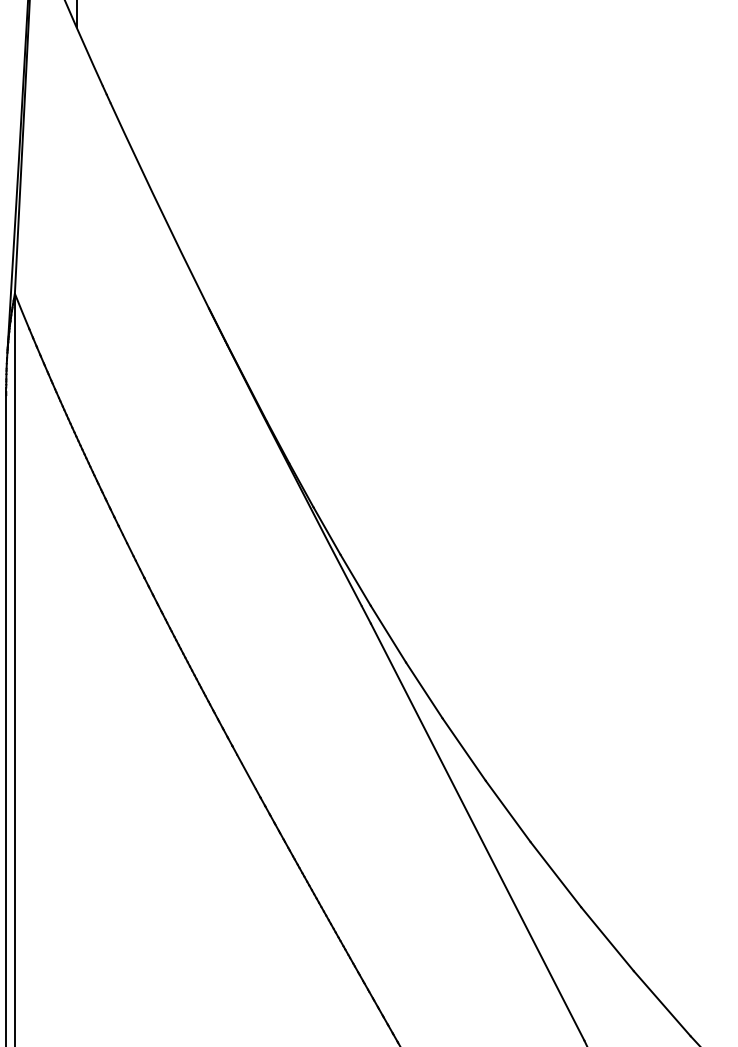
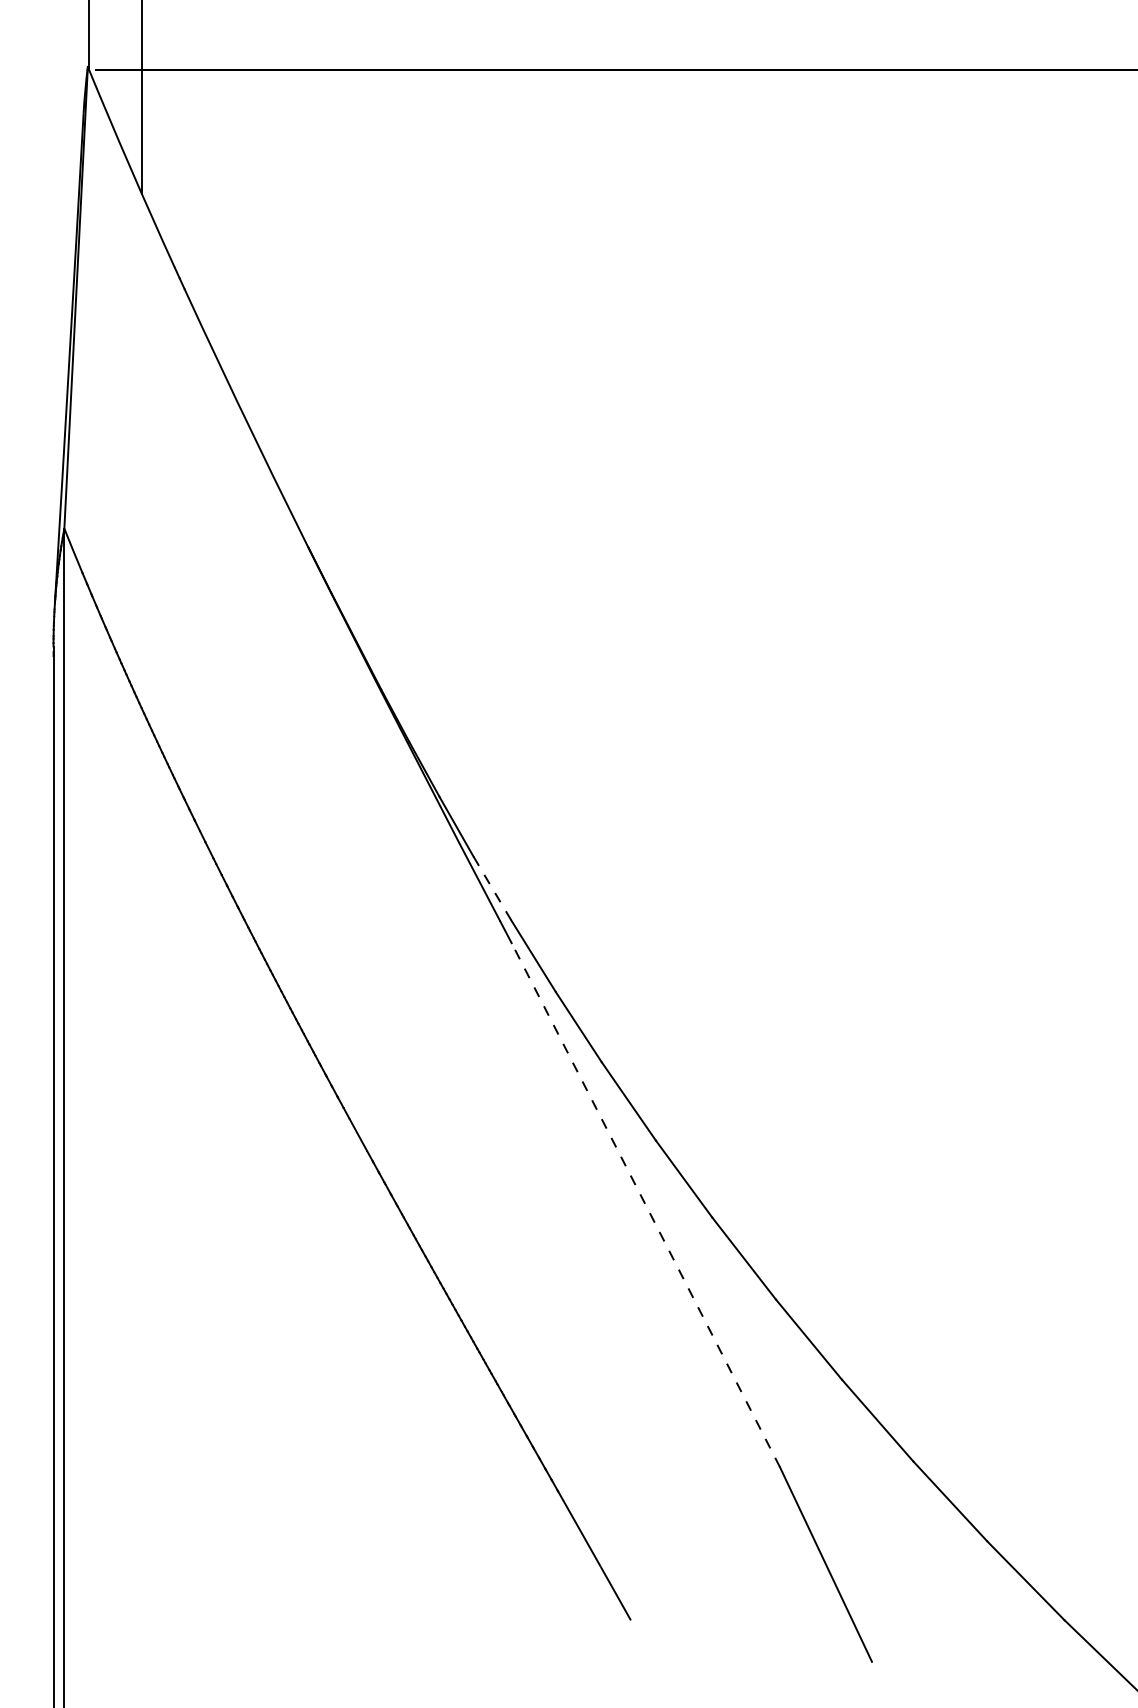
line: (355, 580) -> (492, 889), solid -> dashed
line: (477, 831) -> (645, 1204), solid -> dashed

